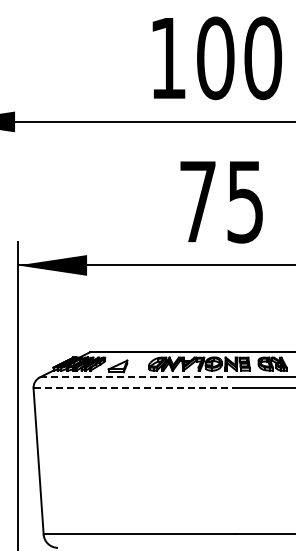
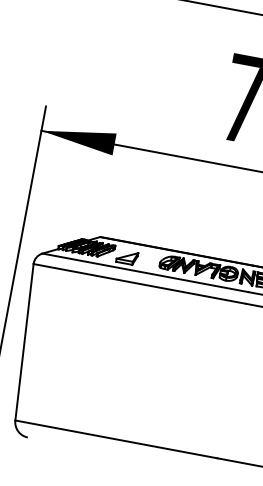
line: (137, 377) -> (145, 273), dashed -> solid
line: (134, 388) -> (140, 284), dashed -> solid

